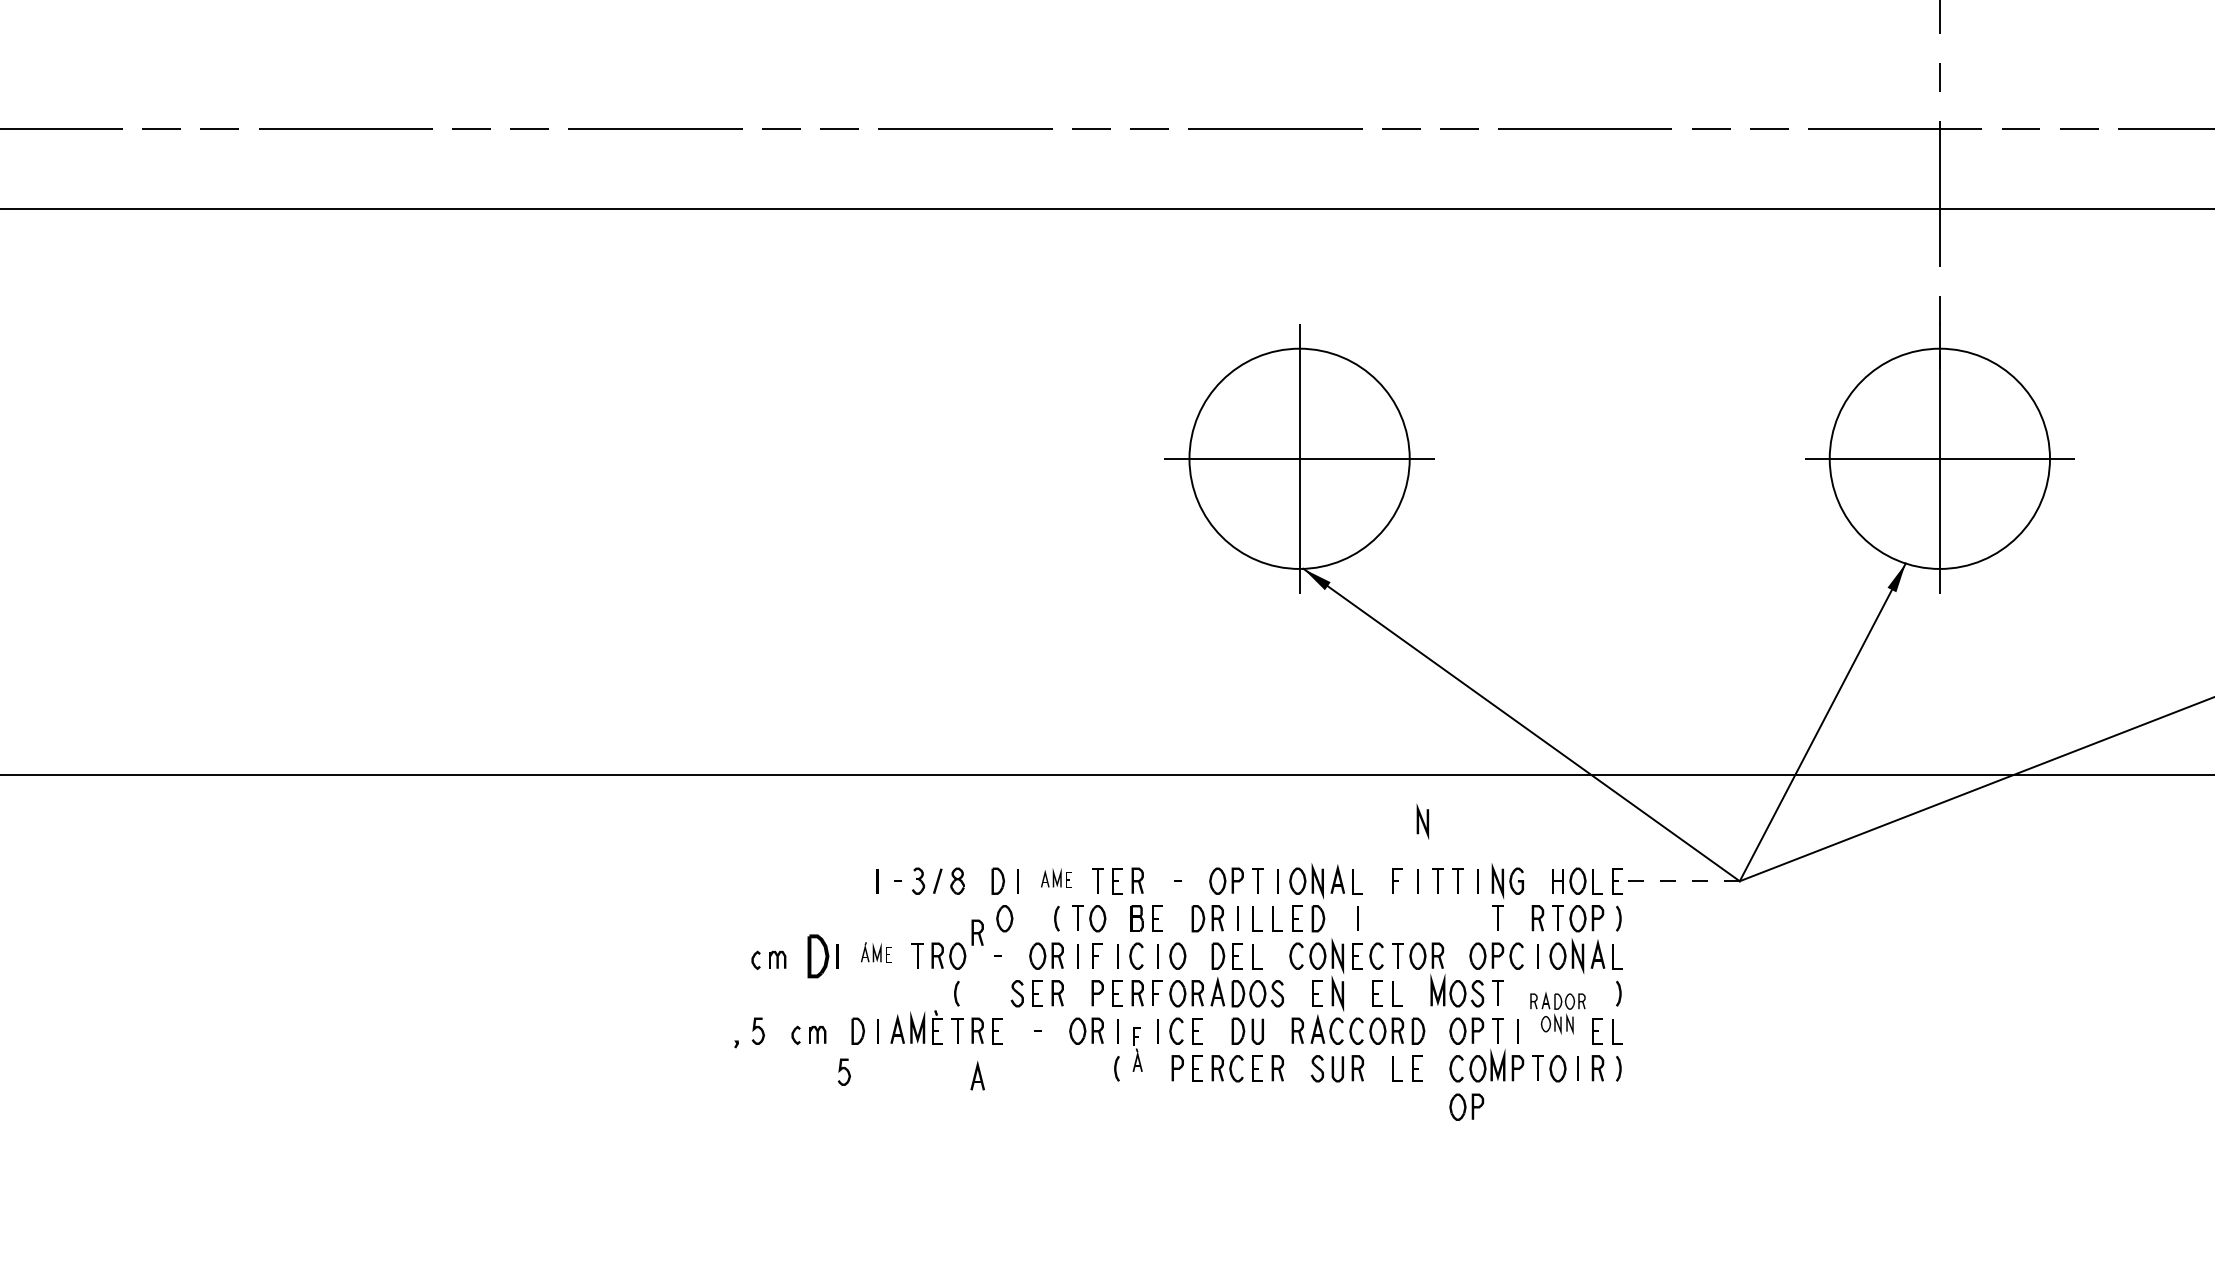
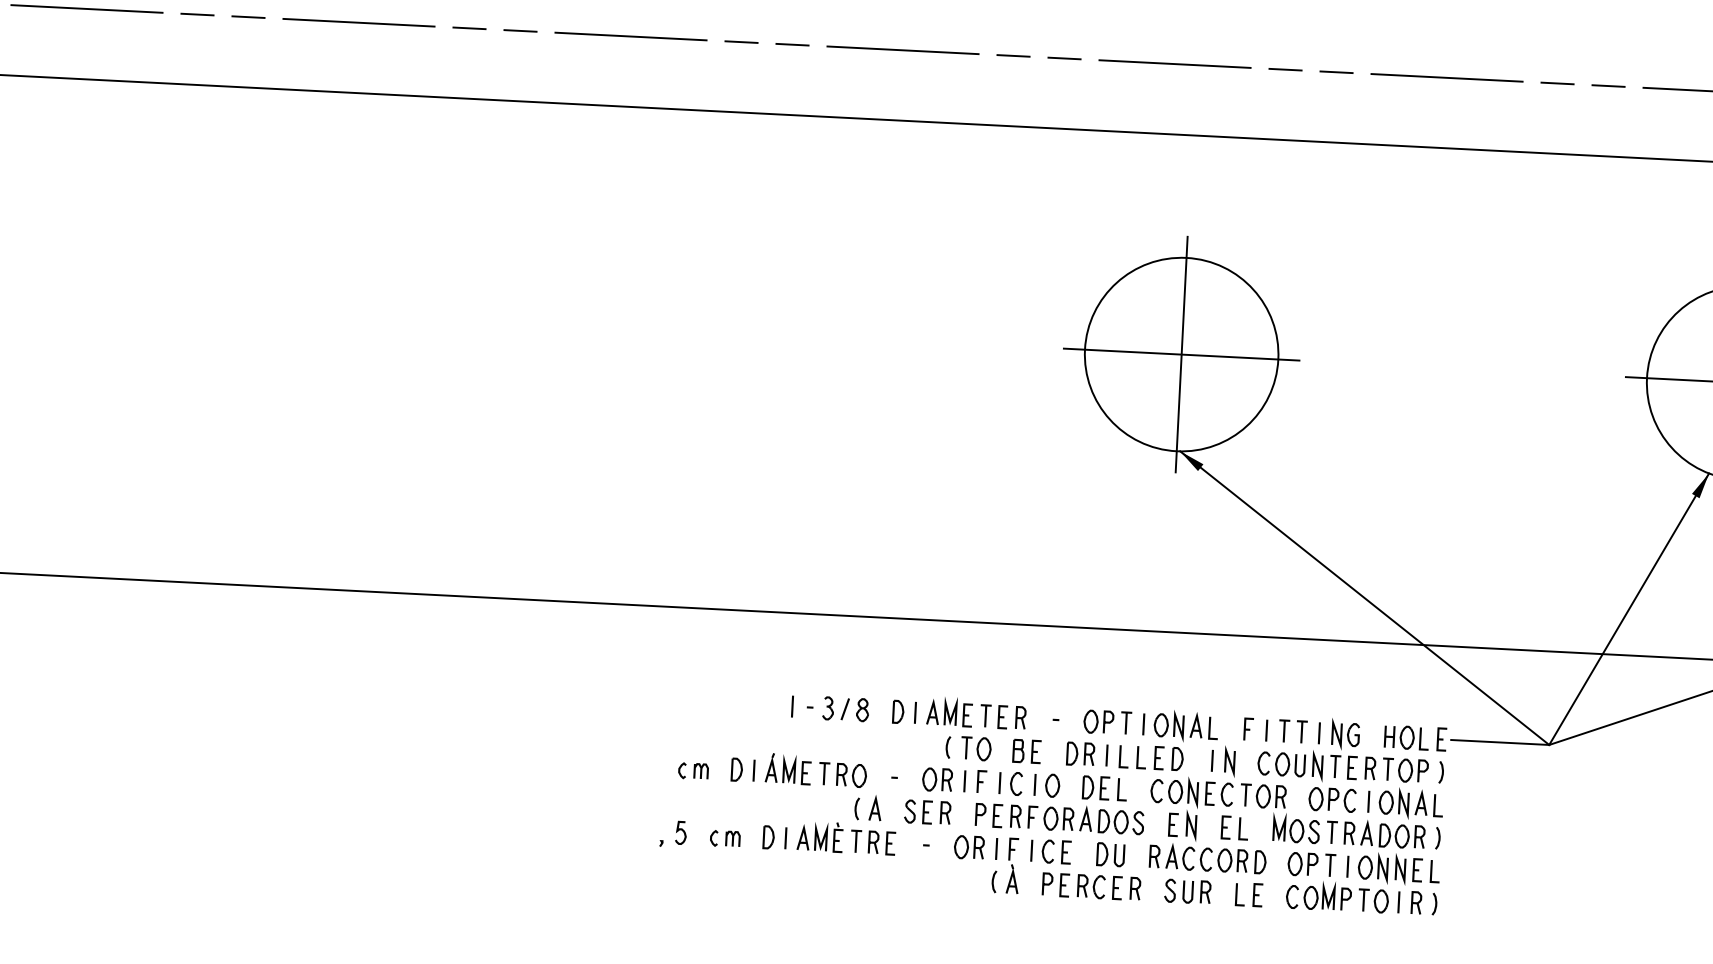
line: (1422, 821) -> (1229, 761), moved
part: (1056, 877) -> (949, 711), size x1.67
line: (1683, 881) -> (1499, 742), dashed -> solid
part: (1004, 918) -> (902, 744), removed
part: (1446, 918) -> (1290, 764), added
part: (1517, 918) -> (1352, 767), added
part: (977, 932) -> (877, 756), removed
part: (876, 952) -> (788, 769), size x1.67
part: (817, 955) -> (736, 769), size x0.62
part: (1557, 1013) -> (1383, 852), size x1.67
part: (1137, 1049) -> (1013, 865), size x1.43
curve: (843, 1069) -> (754, 870), removed
part: (977, 1075) -> (875, 807), moved
part: (1466, 1106) -> (1299, 930), removed

